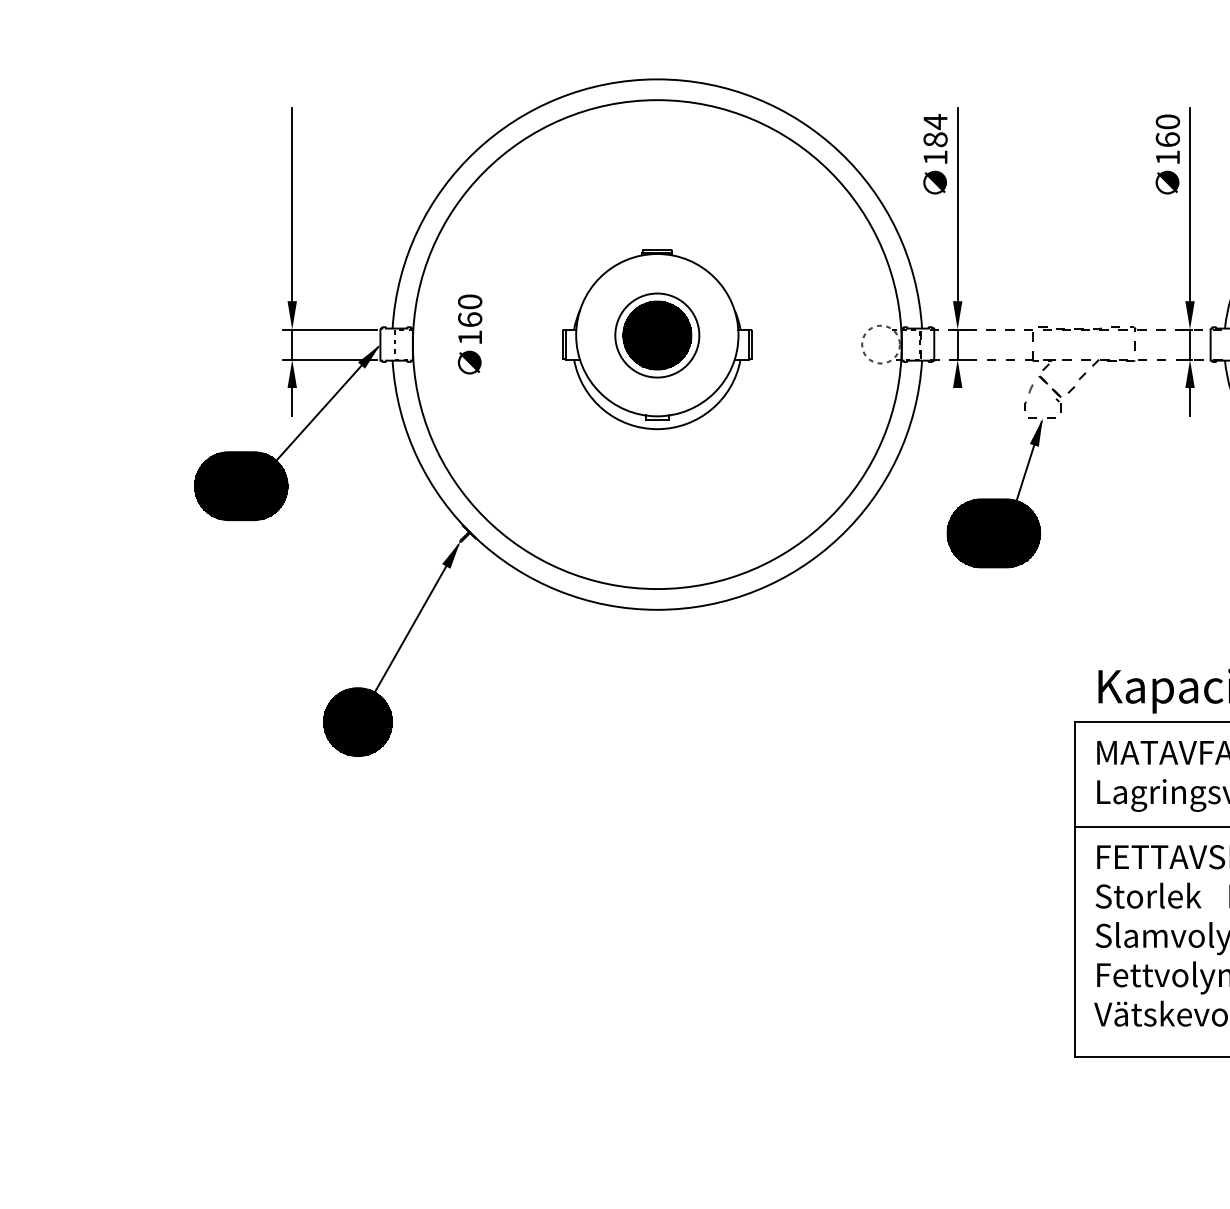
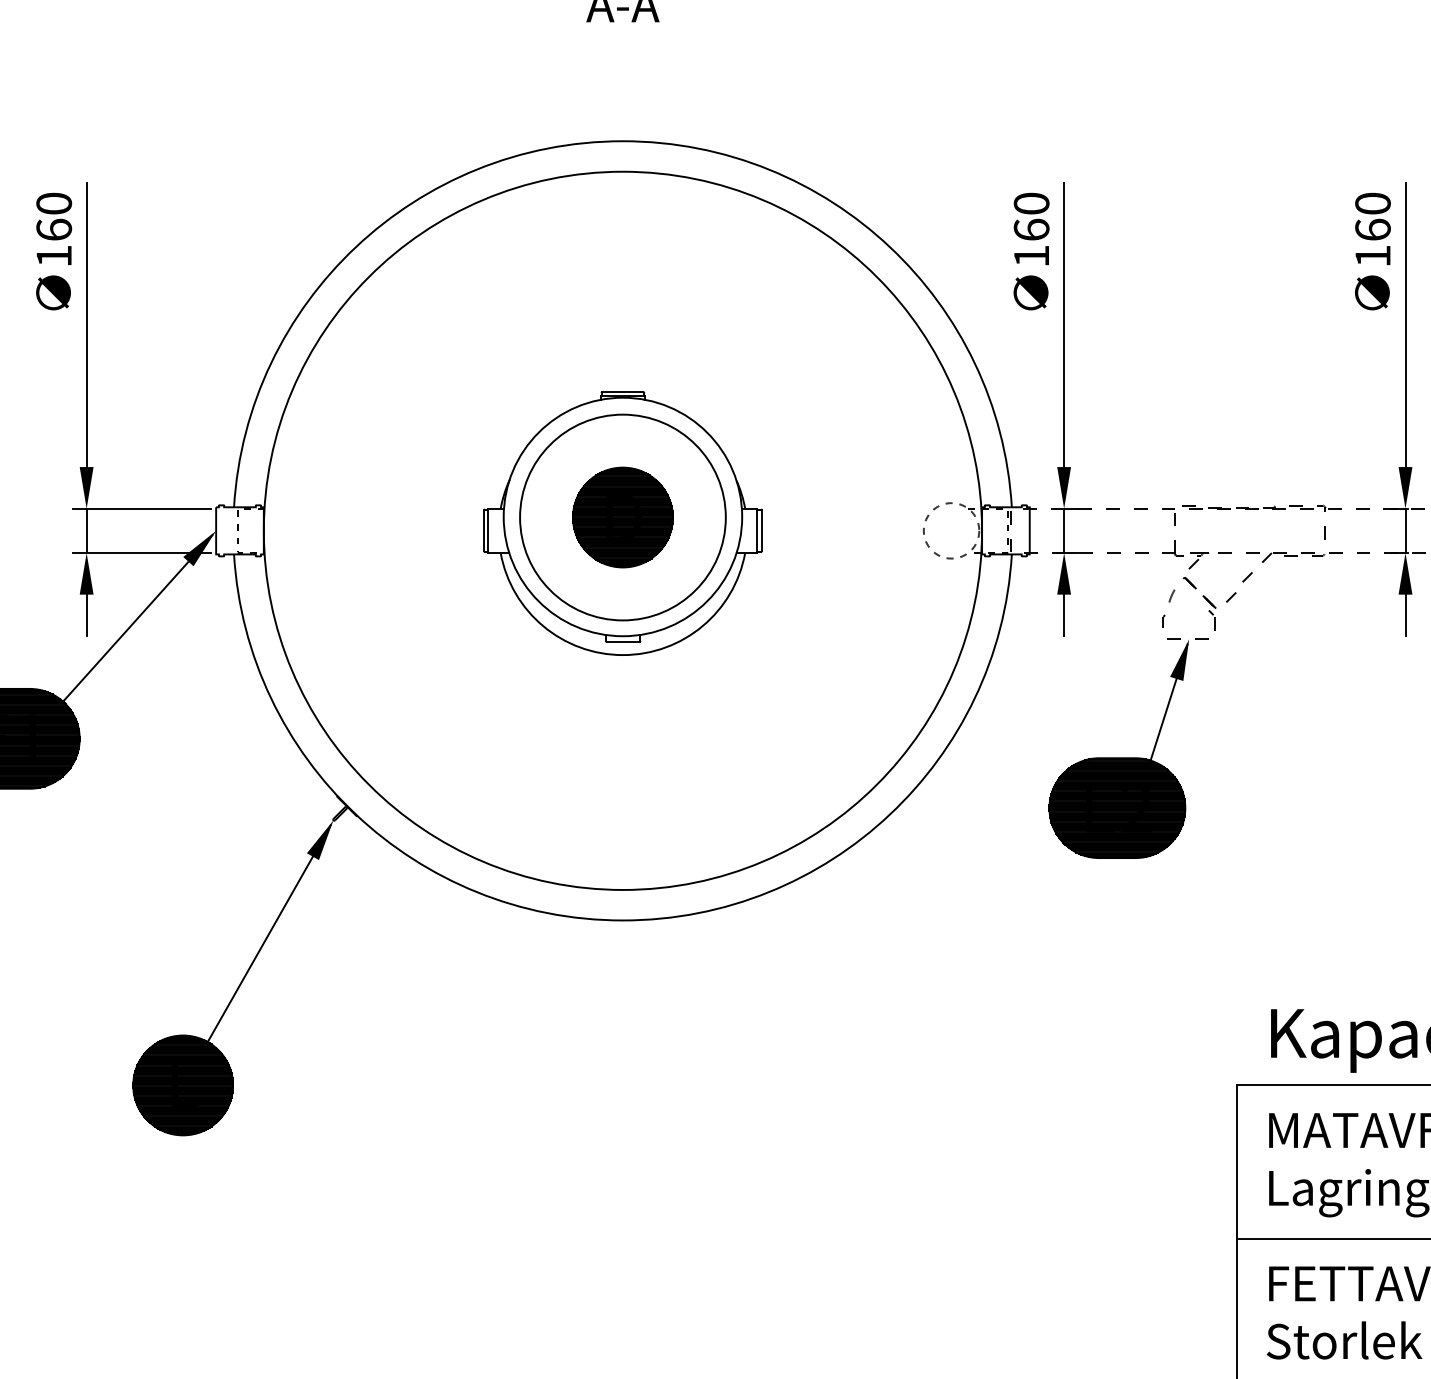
text: (935, 130) -> (1031, 216), 184 -> 160
text: (469, 334) -> (53, 251), moved
circle: (657, 335) -> (623, 517), size x1.67
line: (957, 402) -> (1063, 615), added

